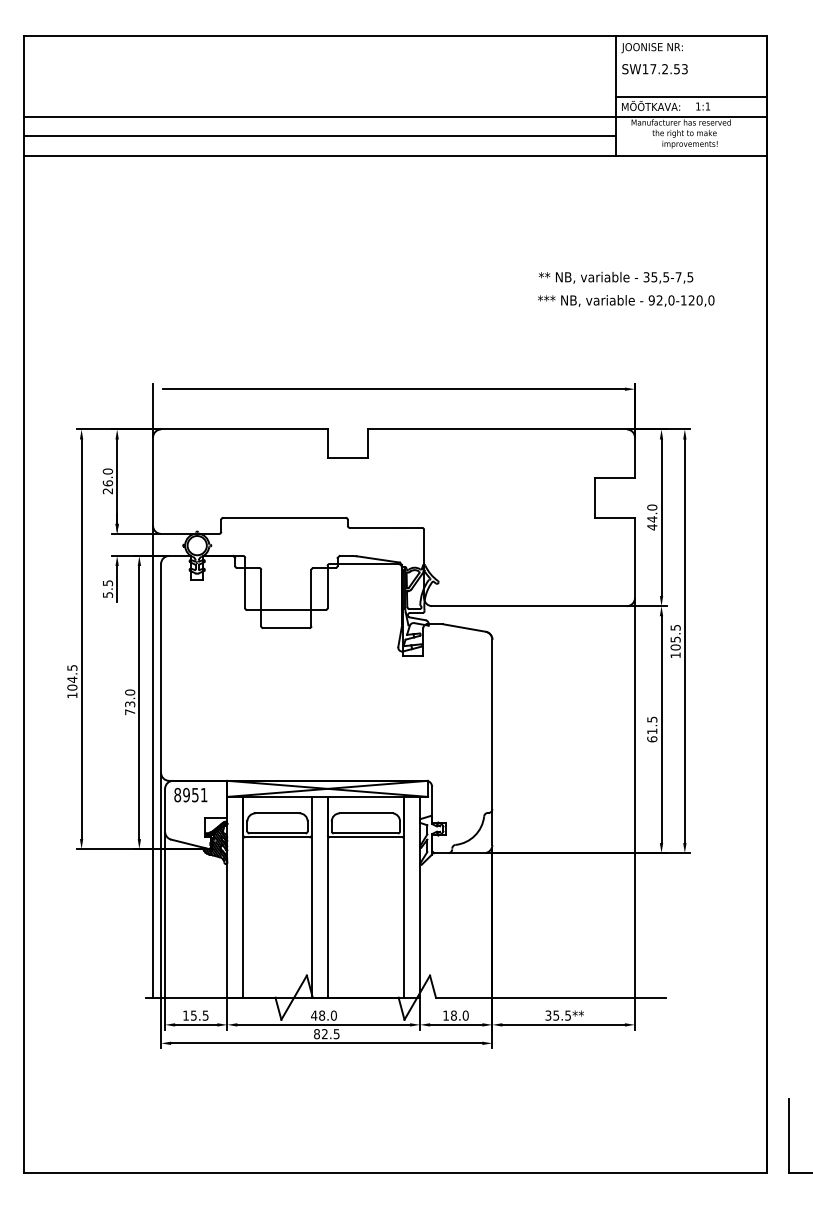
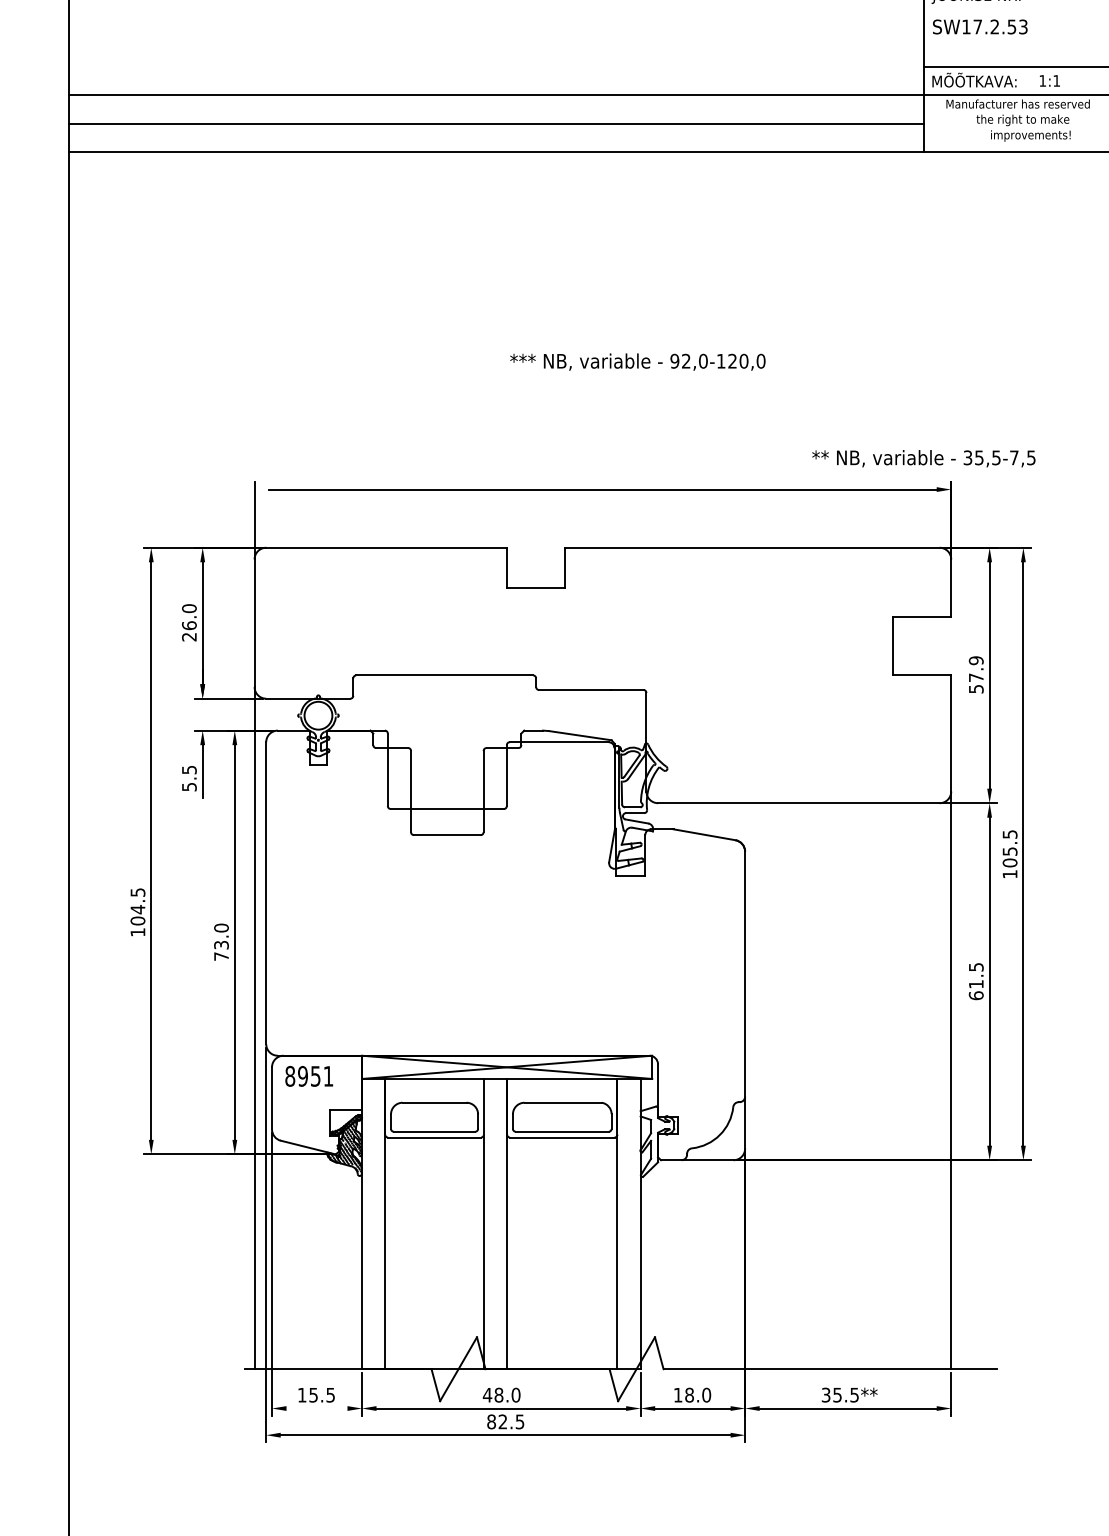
text: (616, 277) -> (924, 458), moved
text: (626, 300) -> (638, 361), moved
text: (652, 517) -> (976, 675), 44.0 -> 57.9
line: (196, 1024) -> (317, 1407), removed

